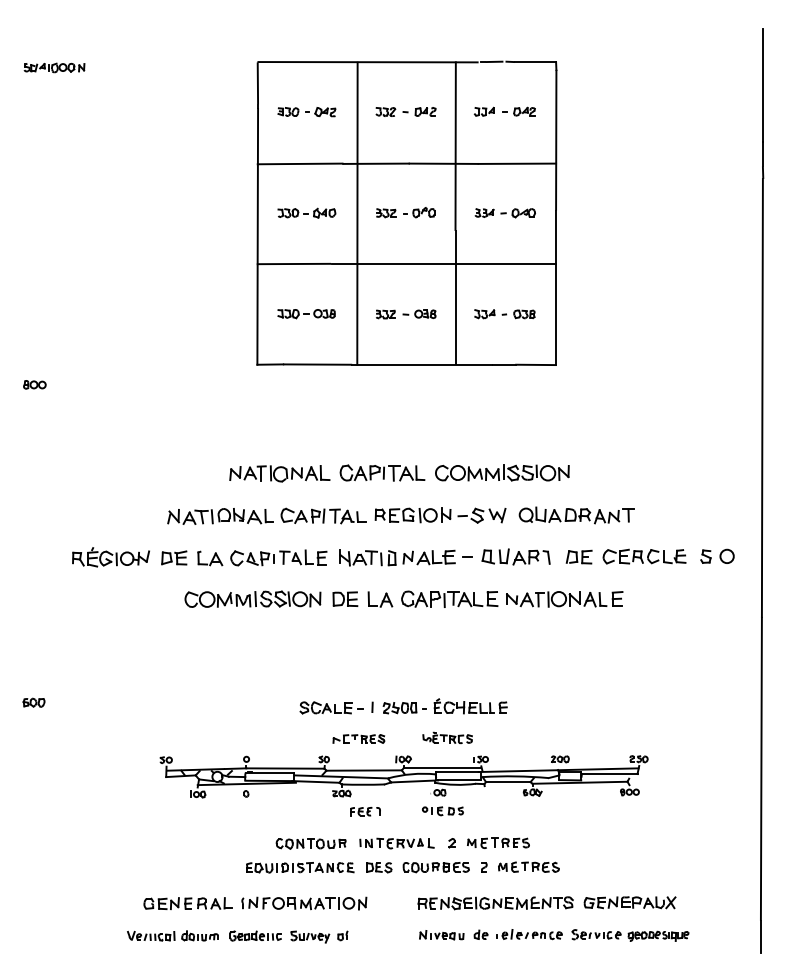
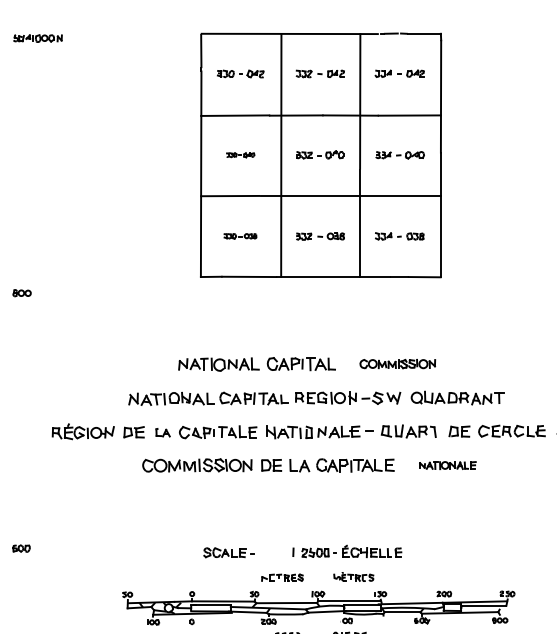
part: (306, 212) -> (240, 154), size x0.6
part: (306, 314) -> (240, 236), size x0.7
part: (502, 472) -> (397, 363), size x0.7
part: (210, 558) -> (163, 432), size x0.7
part: (564, 599) -> (447, 465), size x0.6
part: (331, 707) -> (229, 552), moved

